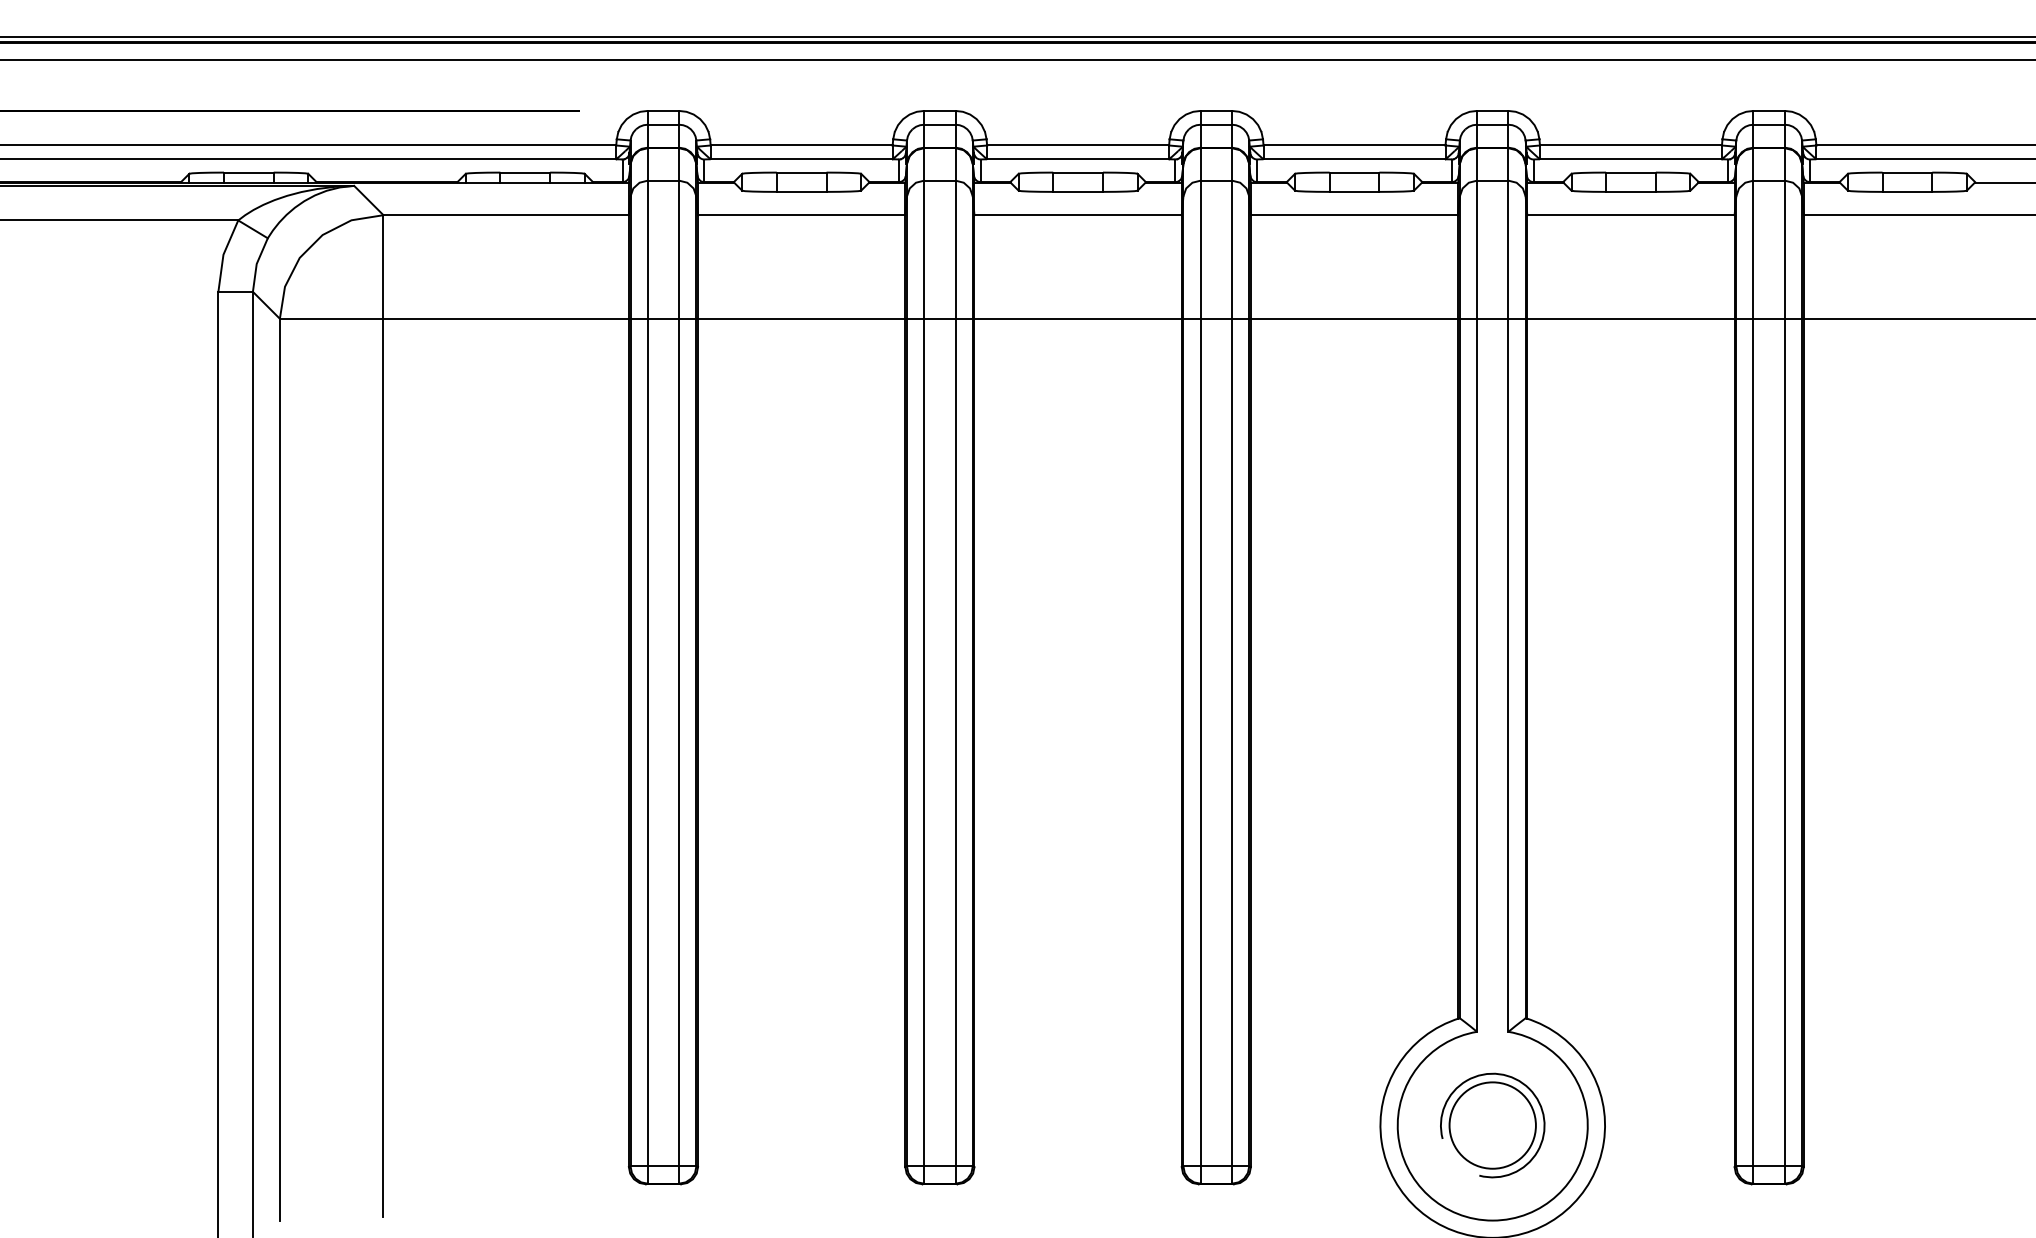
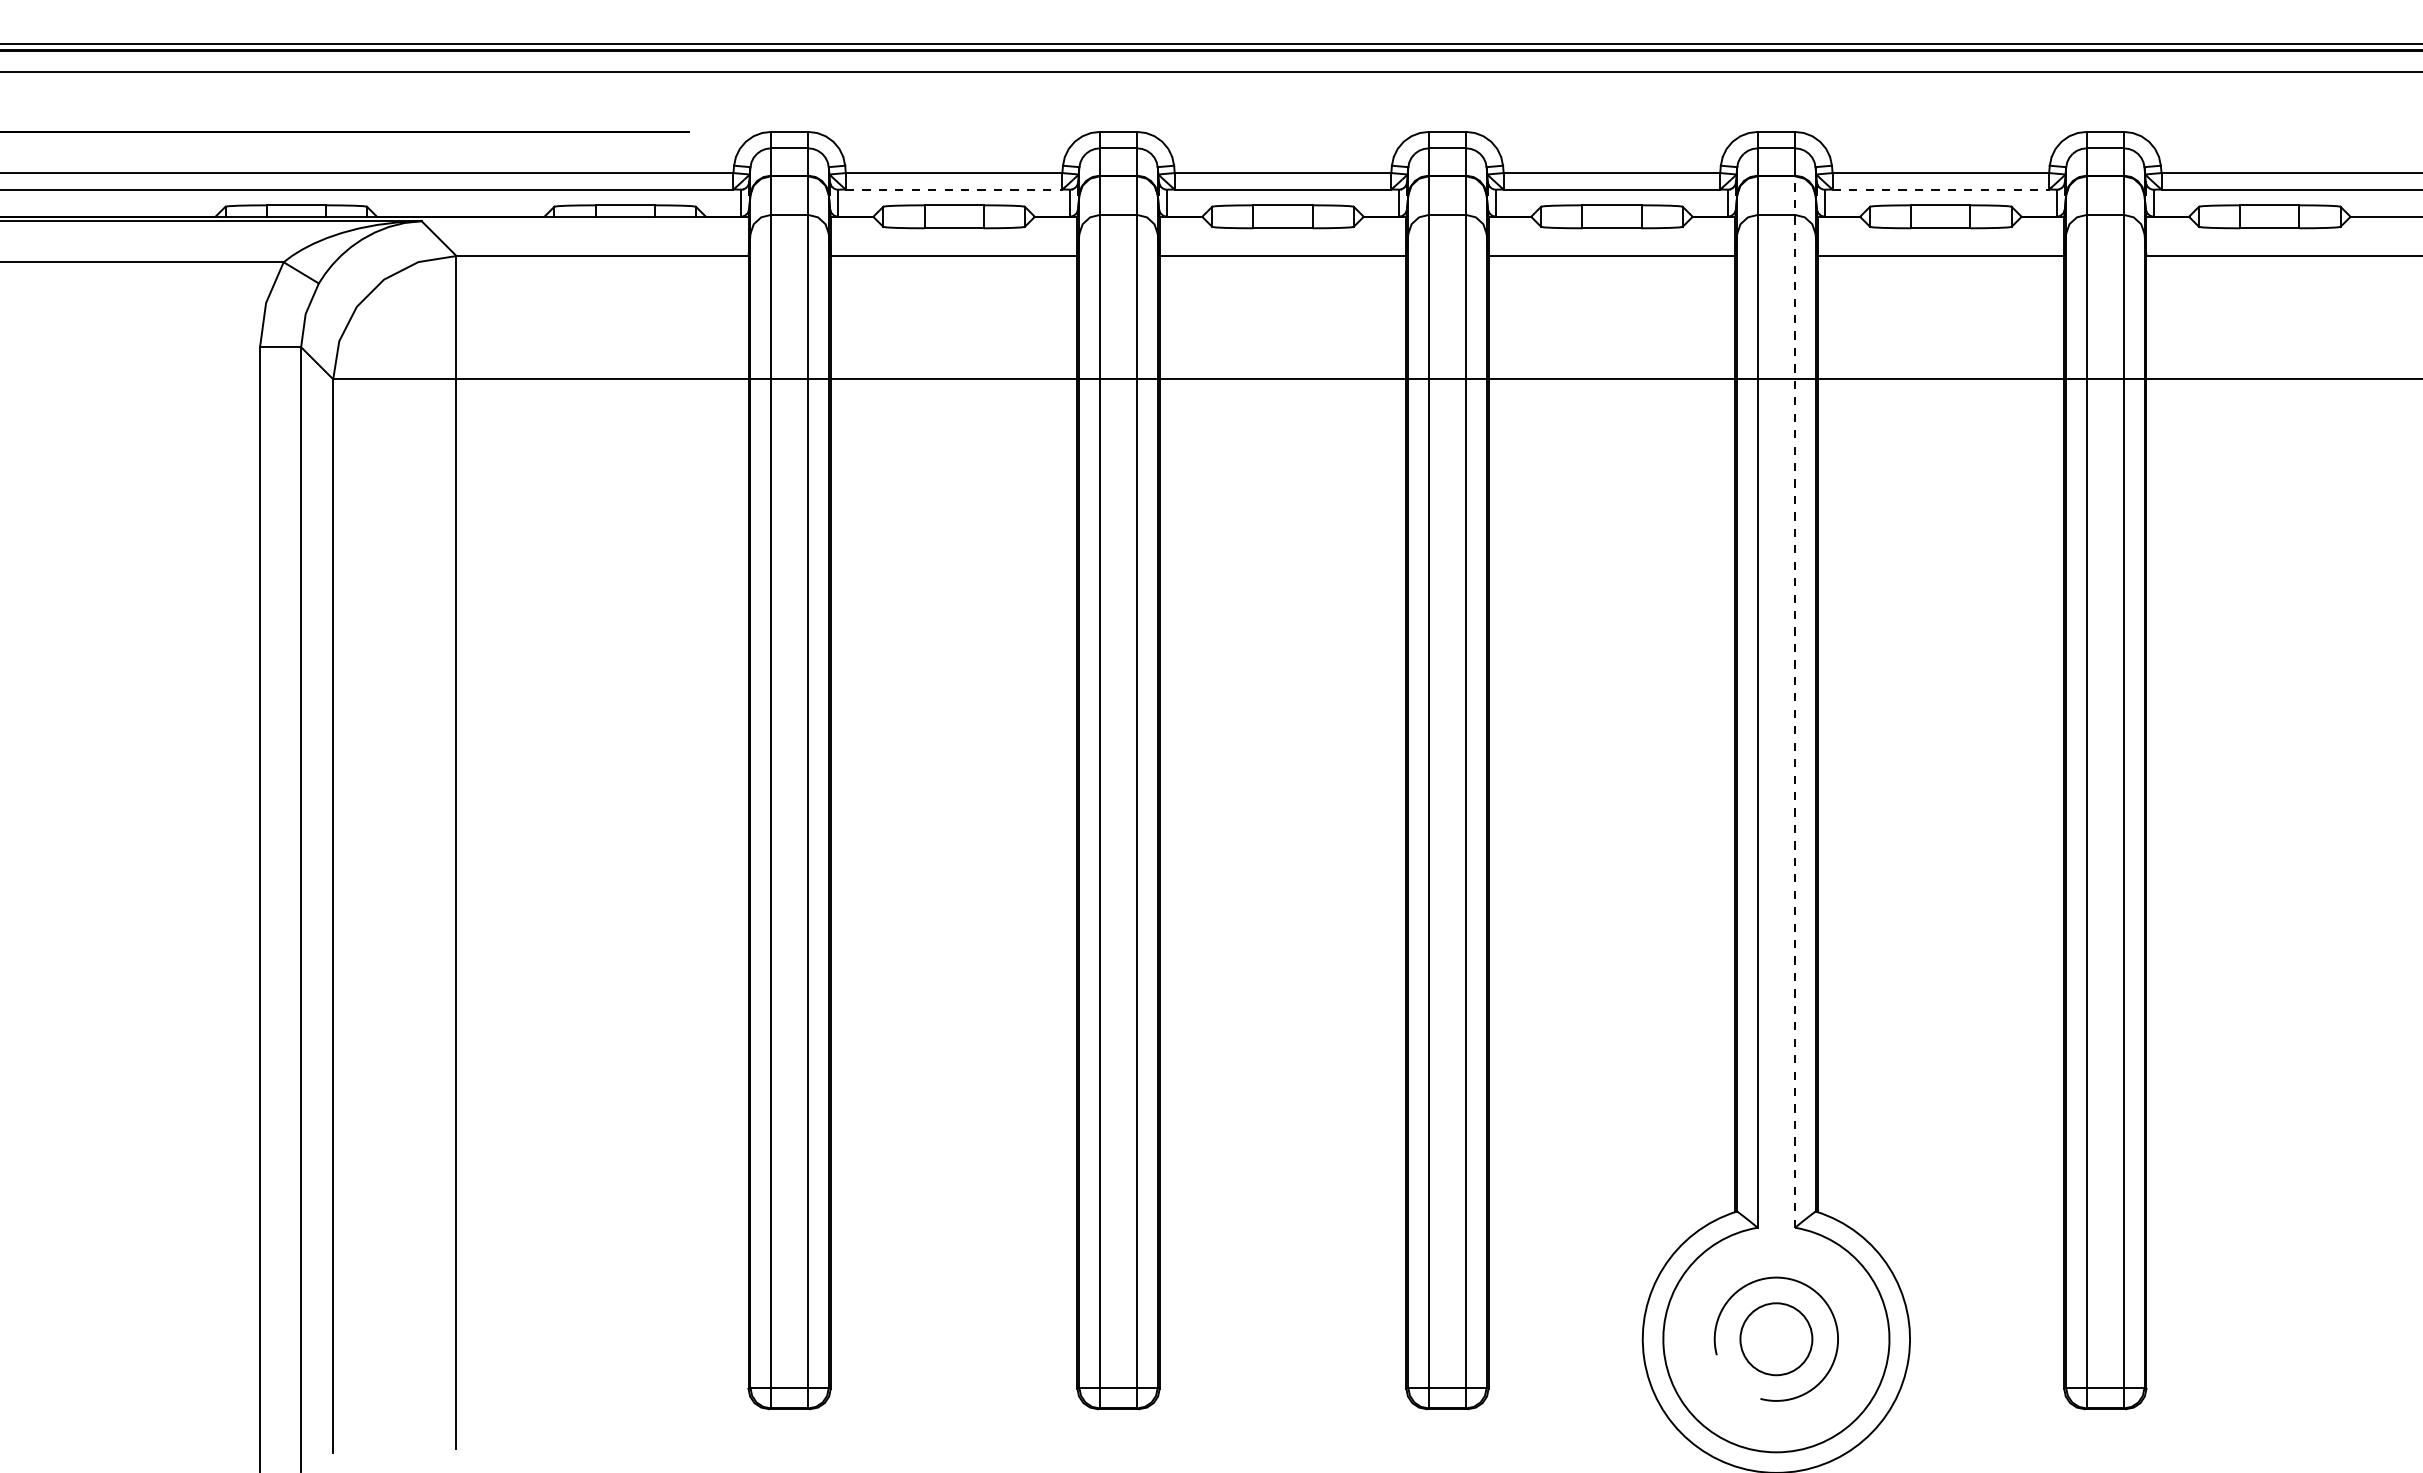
line: (802, 159) -> (954, 189), solid -> dashed
line: (1631, 159) -> (1941, 189), solid -> dashed
line: (1508, 590) -> (1795, 702), solid -> dashed
circle: (1492, 1124) -> (1776, 1338), size x0.7

